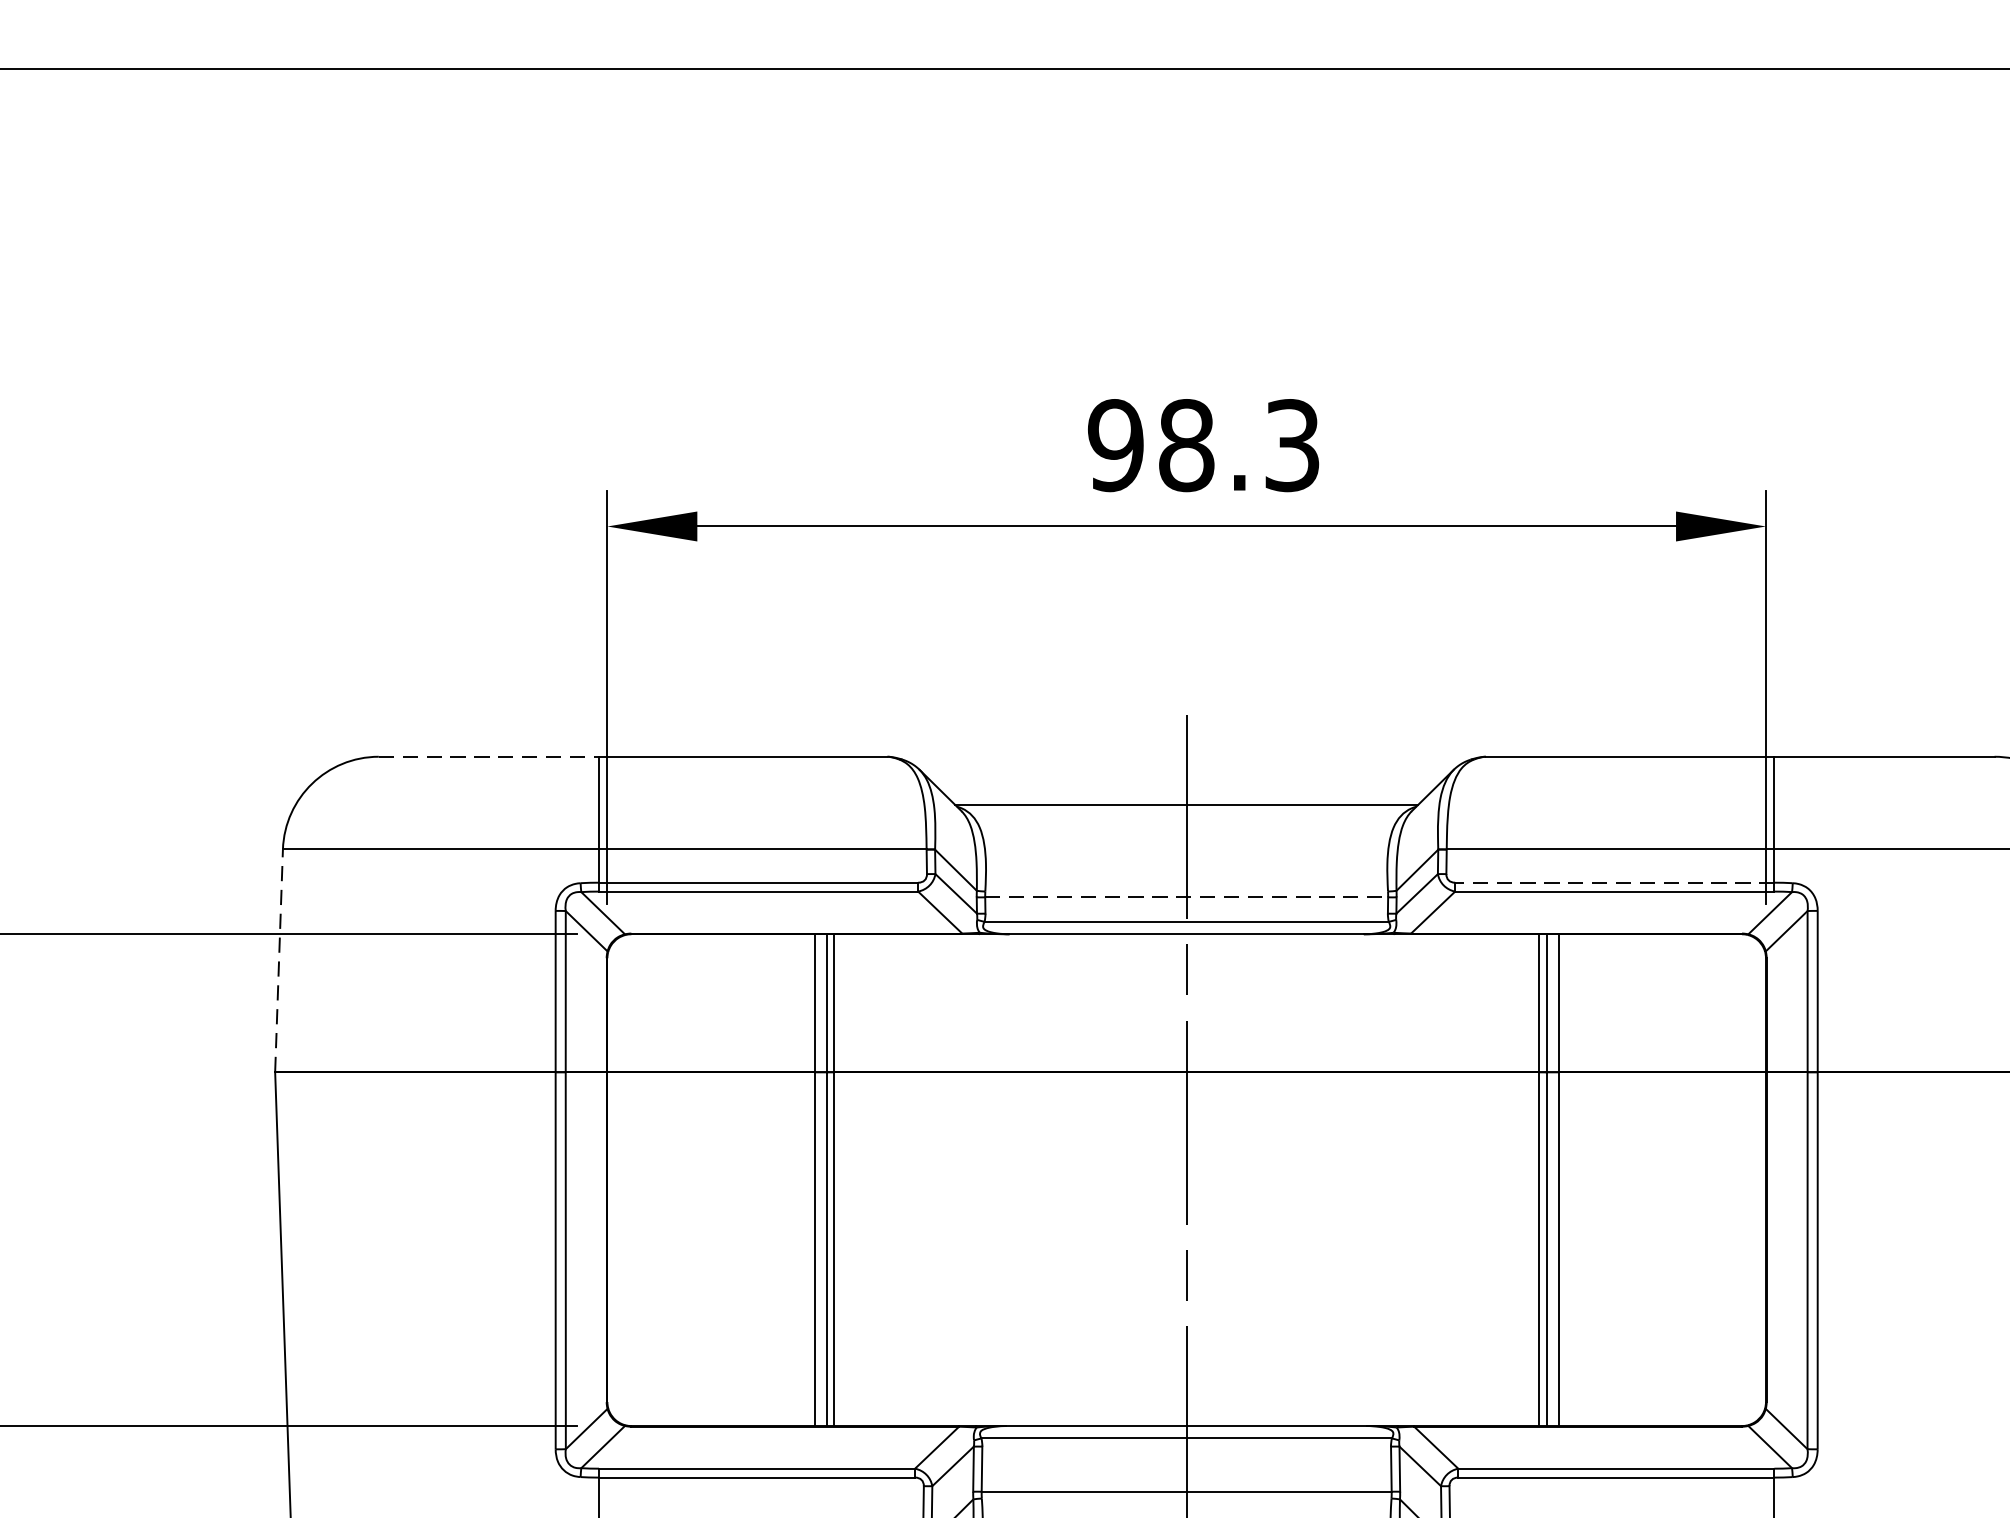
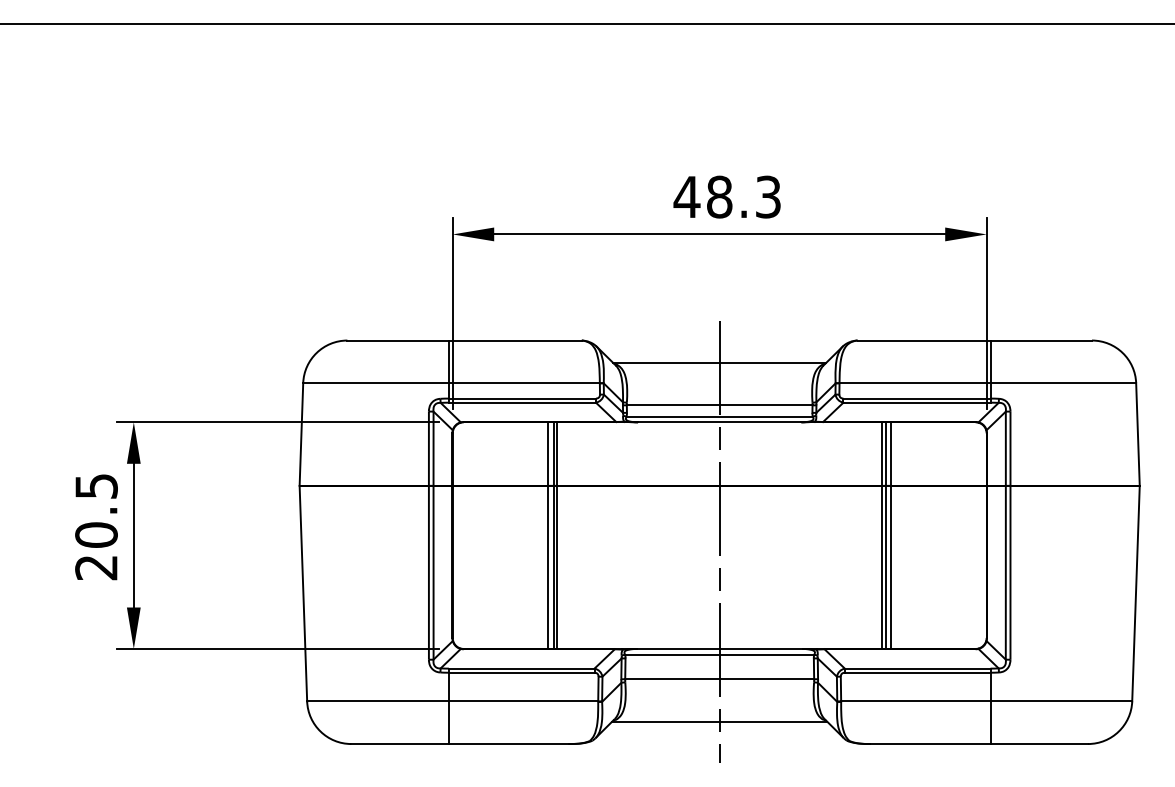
text: (1114, 444) -> (686, 196), 98.3 -> 48.3
line: (489, 756) -> (398, 340), dashed -> solid
line: (1613, 882) -> (916, 398), dashed -> solid
line: (1186, 897) -> (719, 405), dashed -> solid
line: (279, 960) -> (301, 434), dashed -> solid

